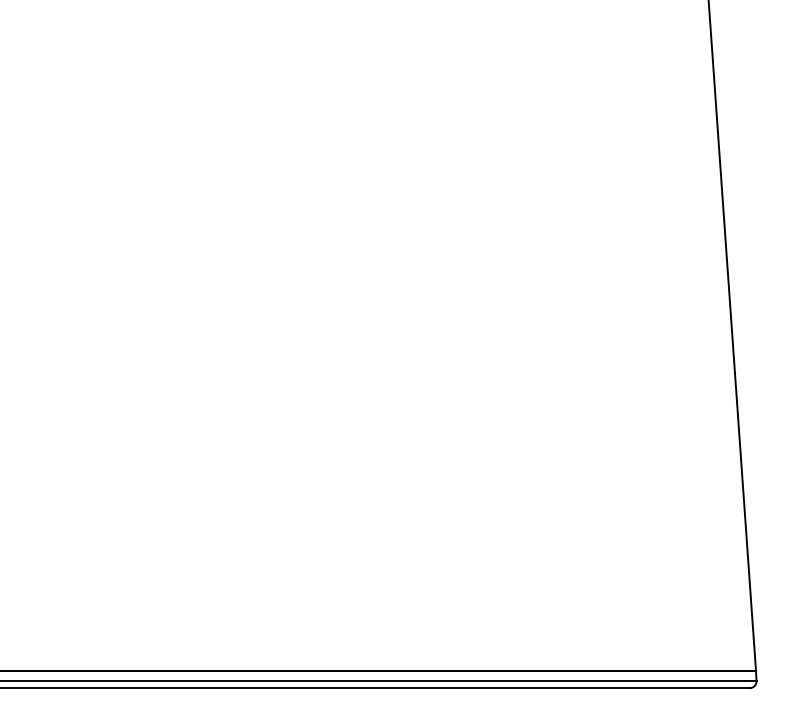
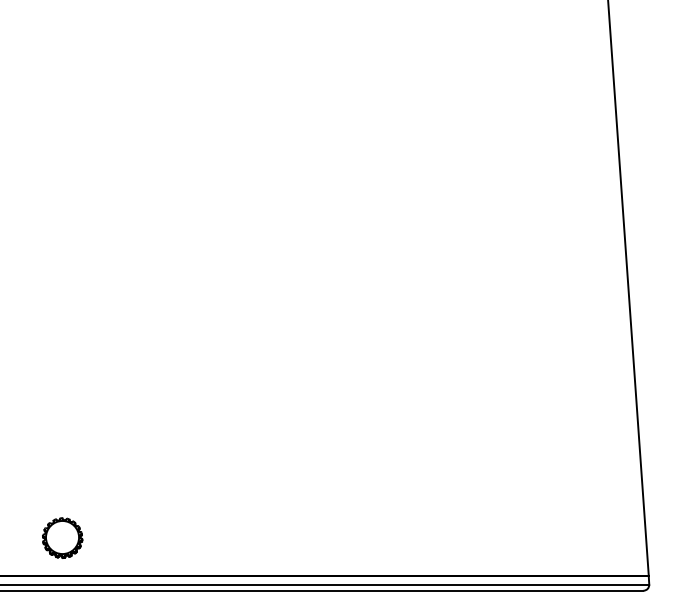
part: (72, 626) -> (62, 537), added

